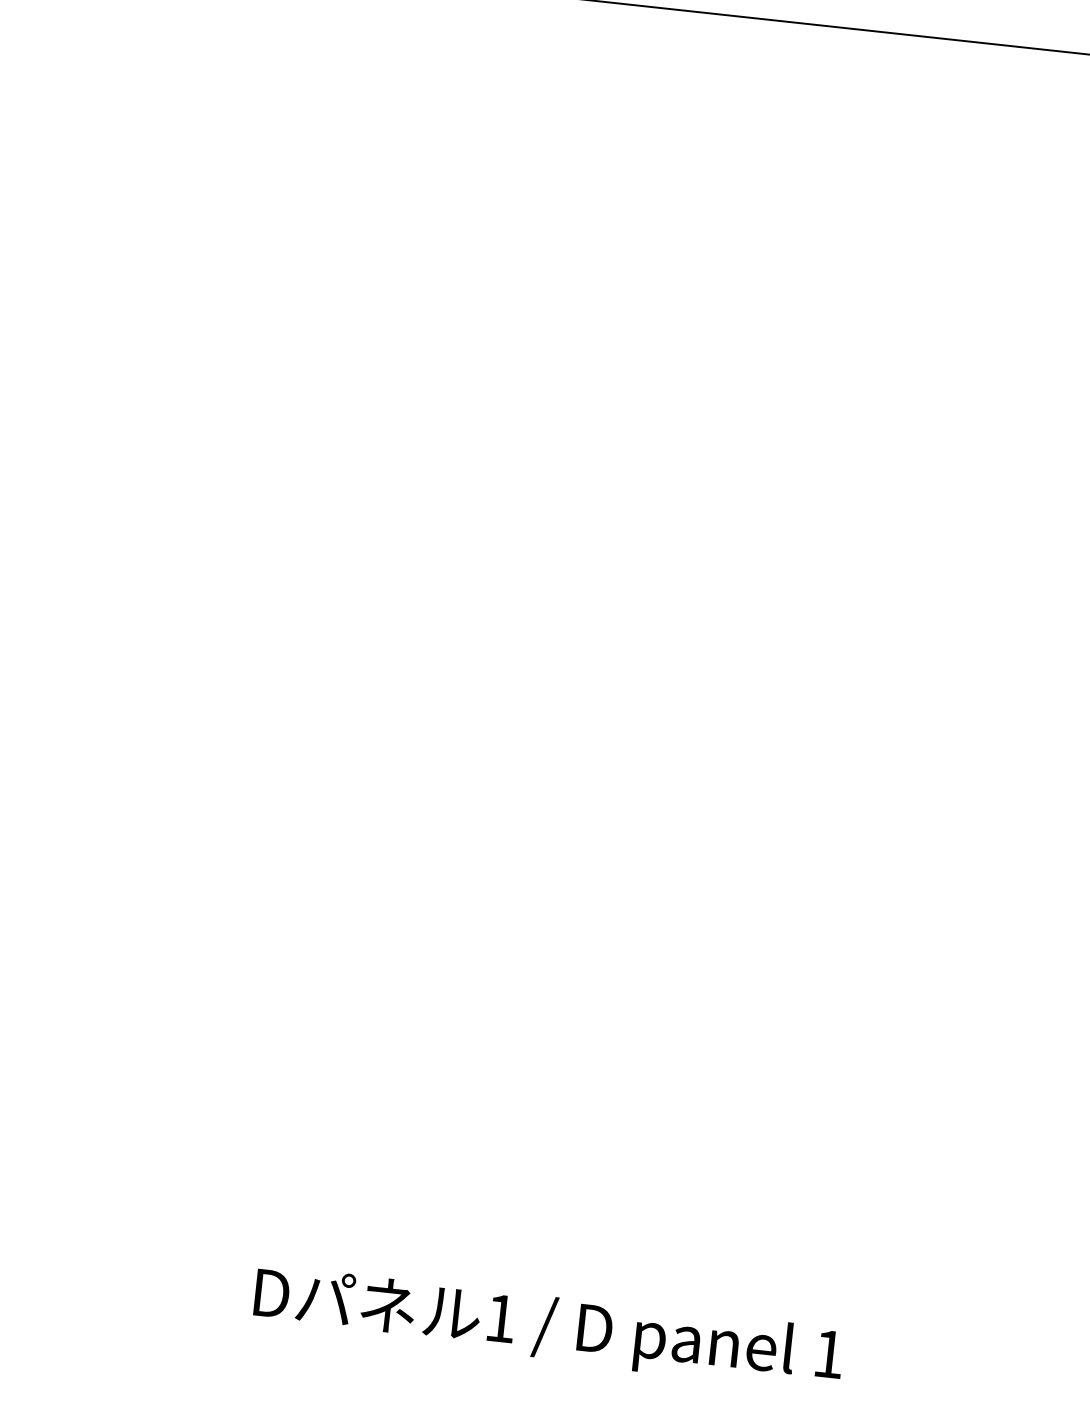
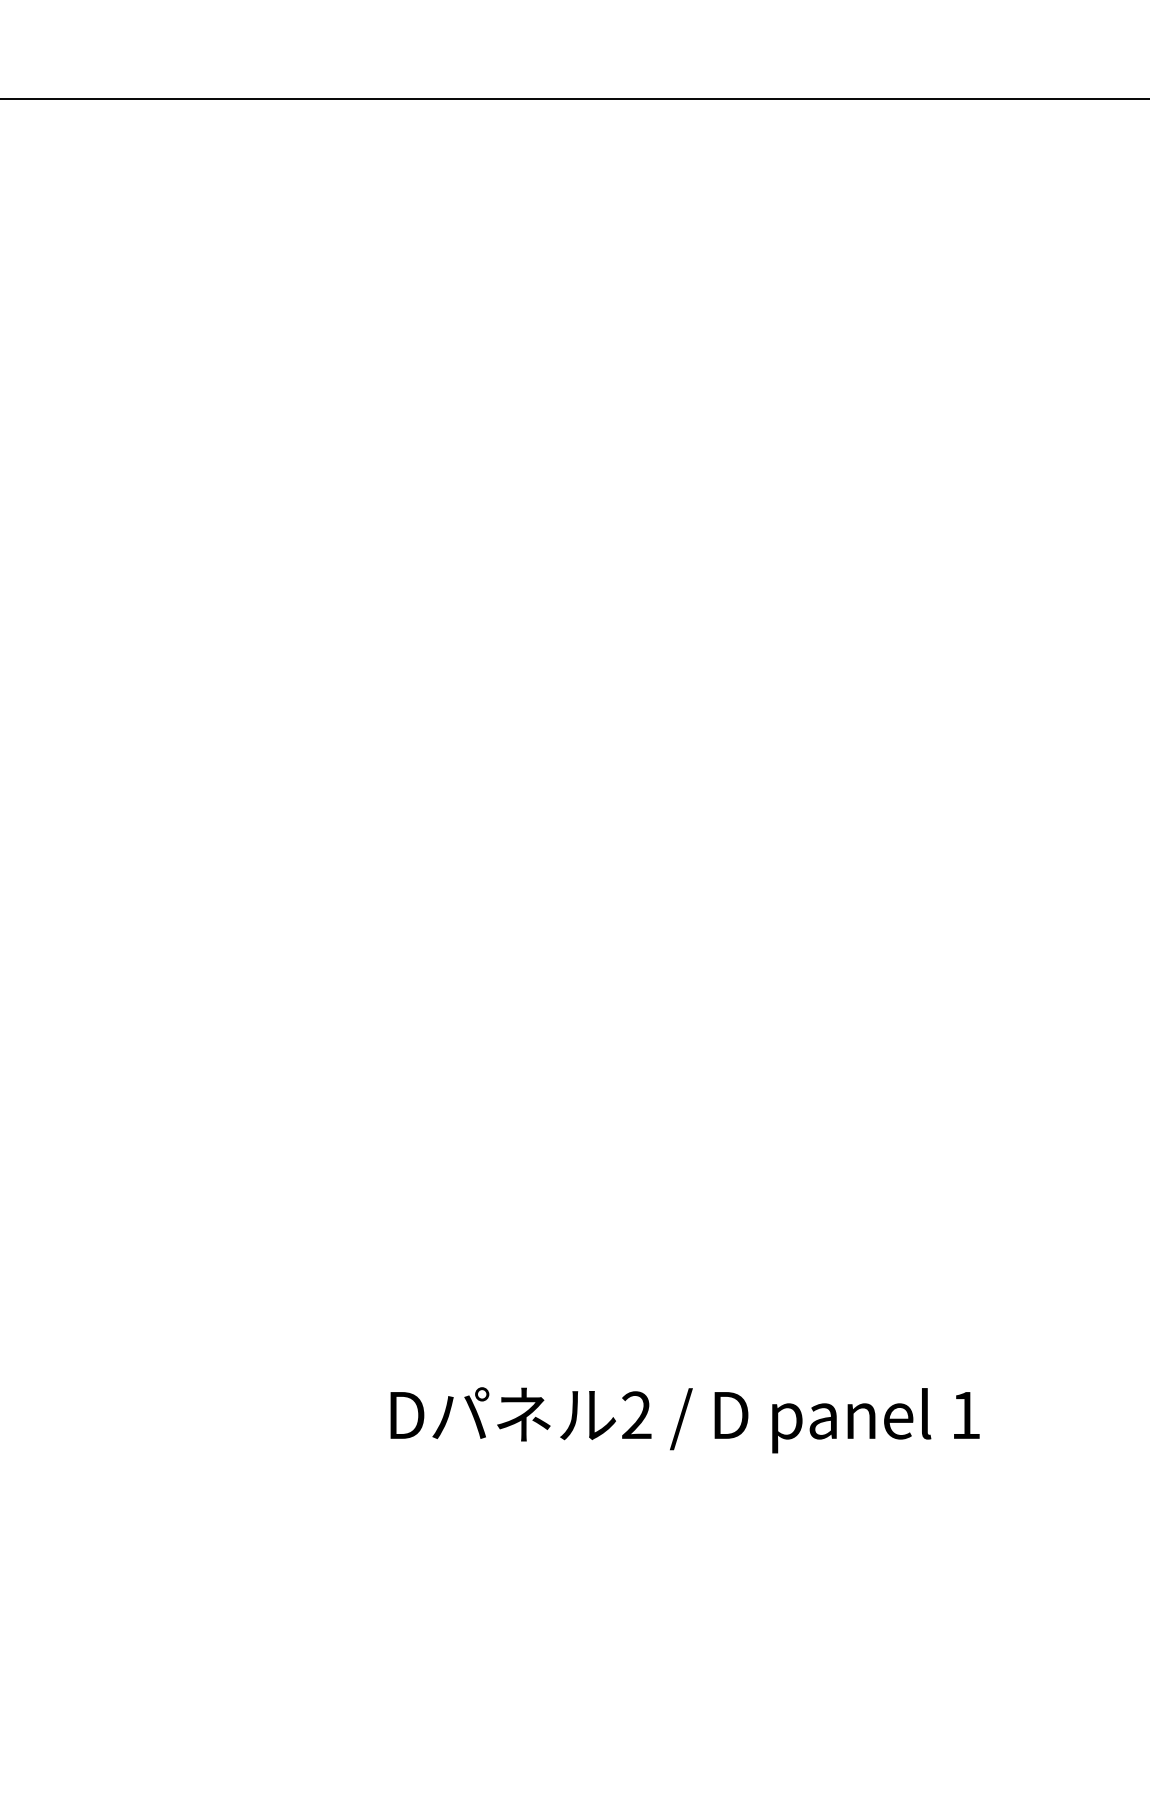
text: (500, 1317) -> (636, 1414), 1 -> 2

